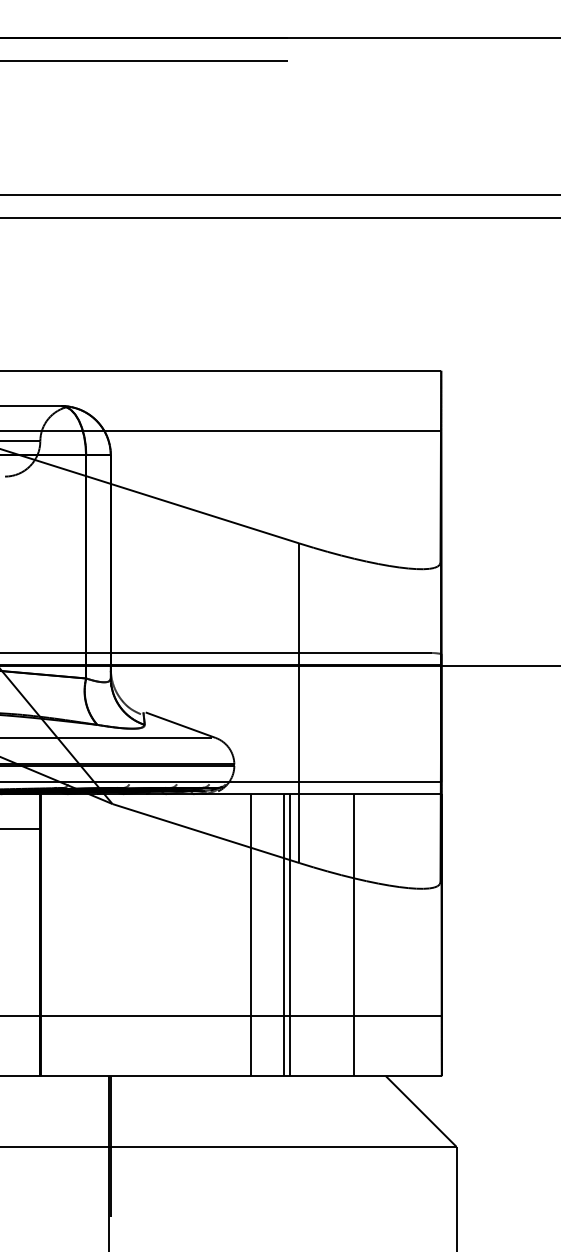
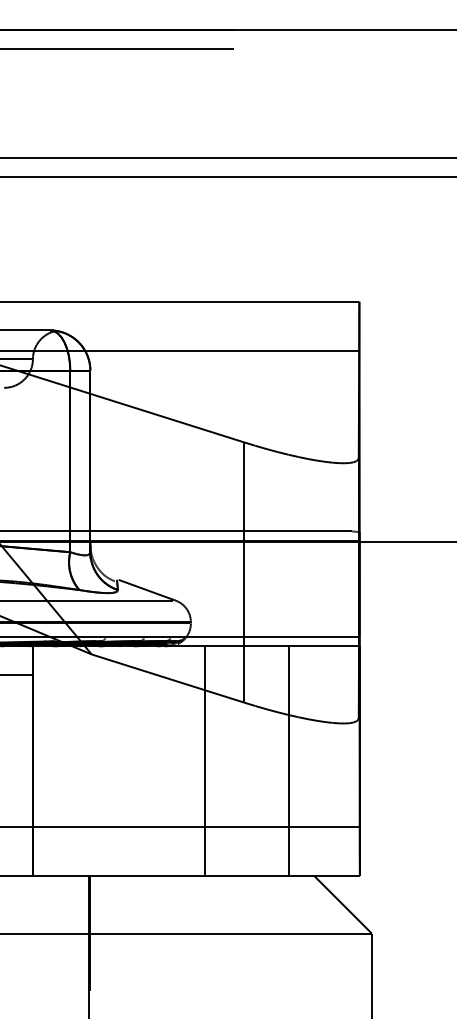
line: (284, 935) -> (231, 761), removed
line: (289, 935) -> (235, 761), removed

